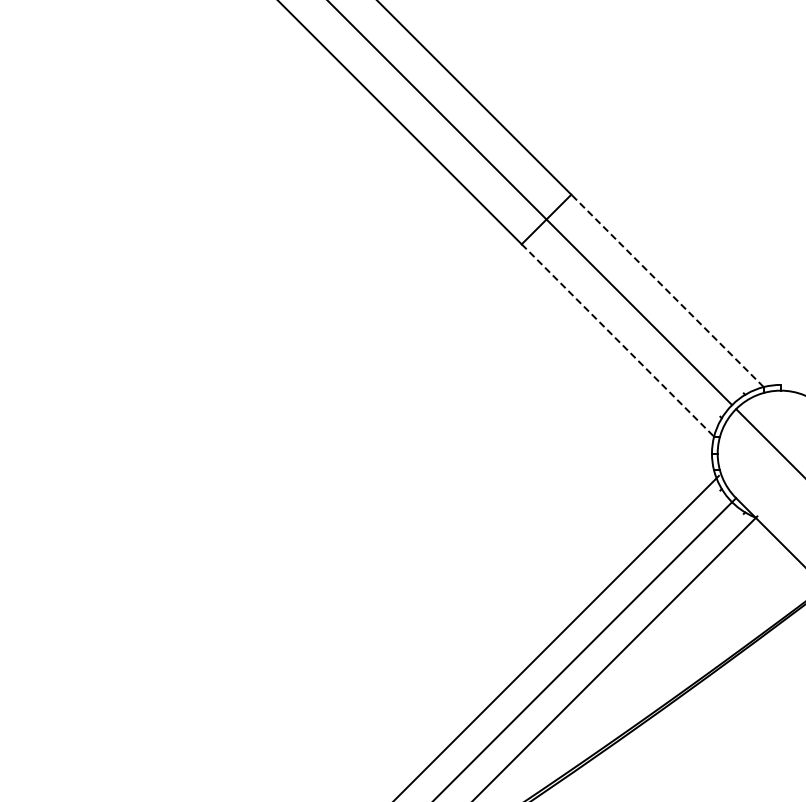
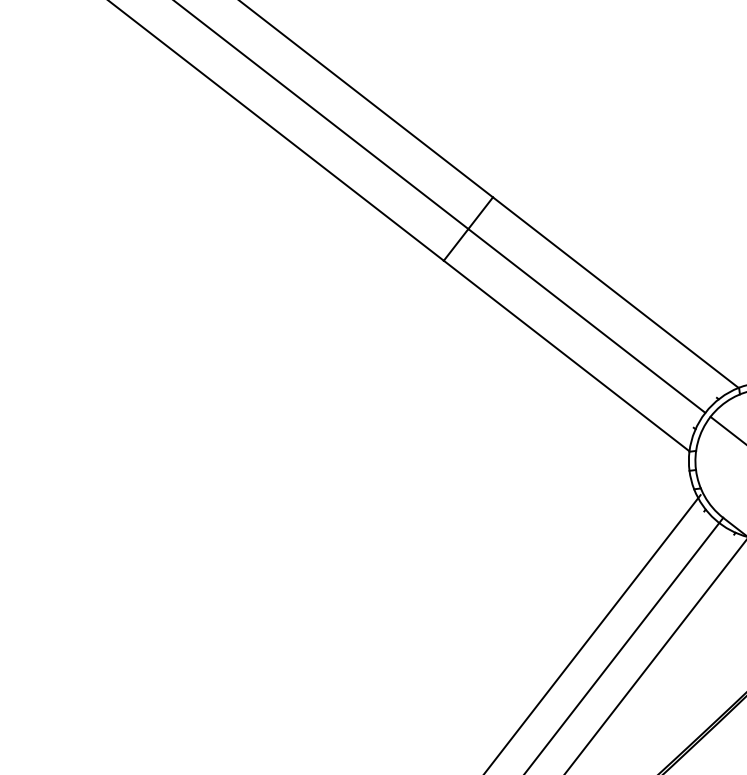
line: (667, 290) -> (615, 292), dashed -> solid
line: (618, 340) -> (567, 355), dashed -> solid

